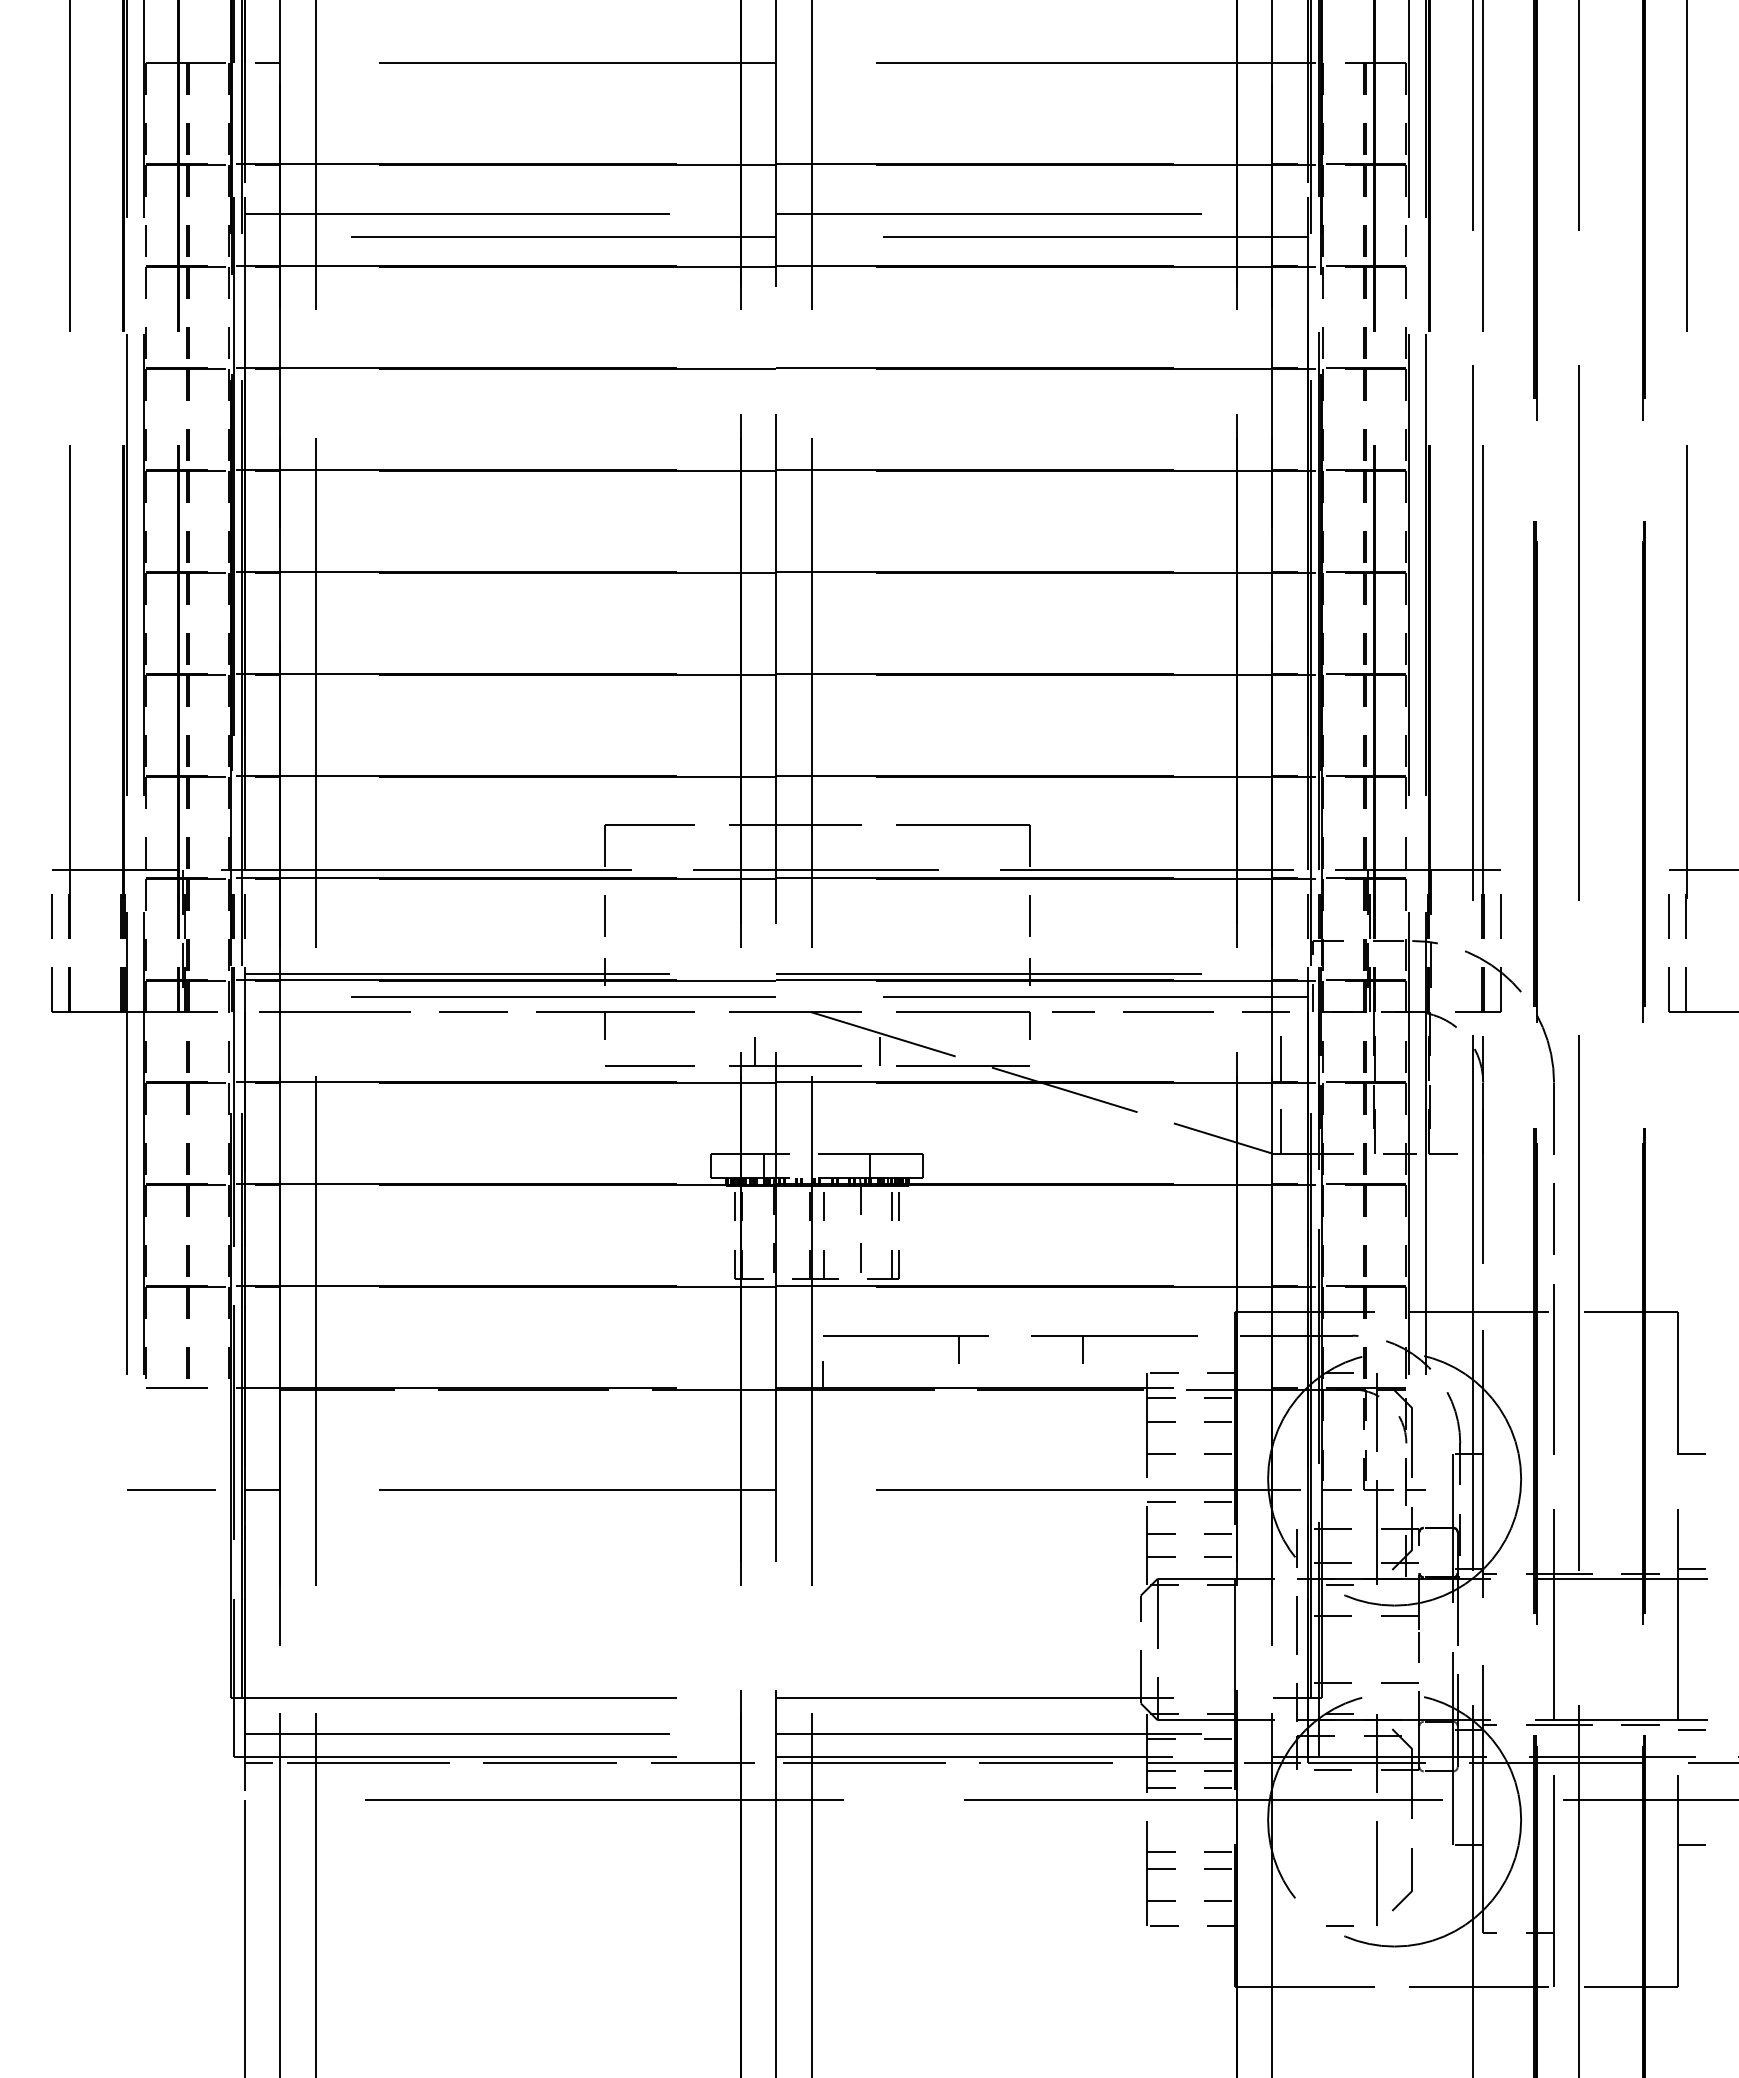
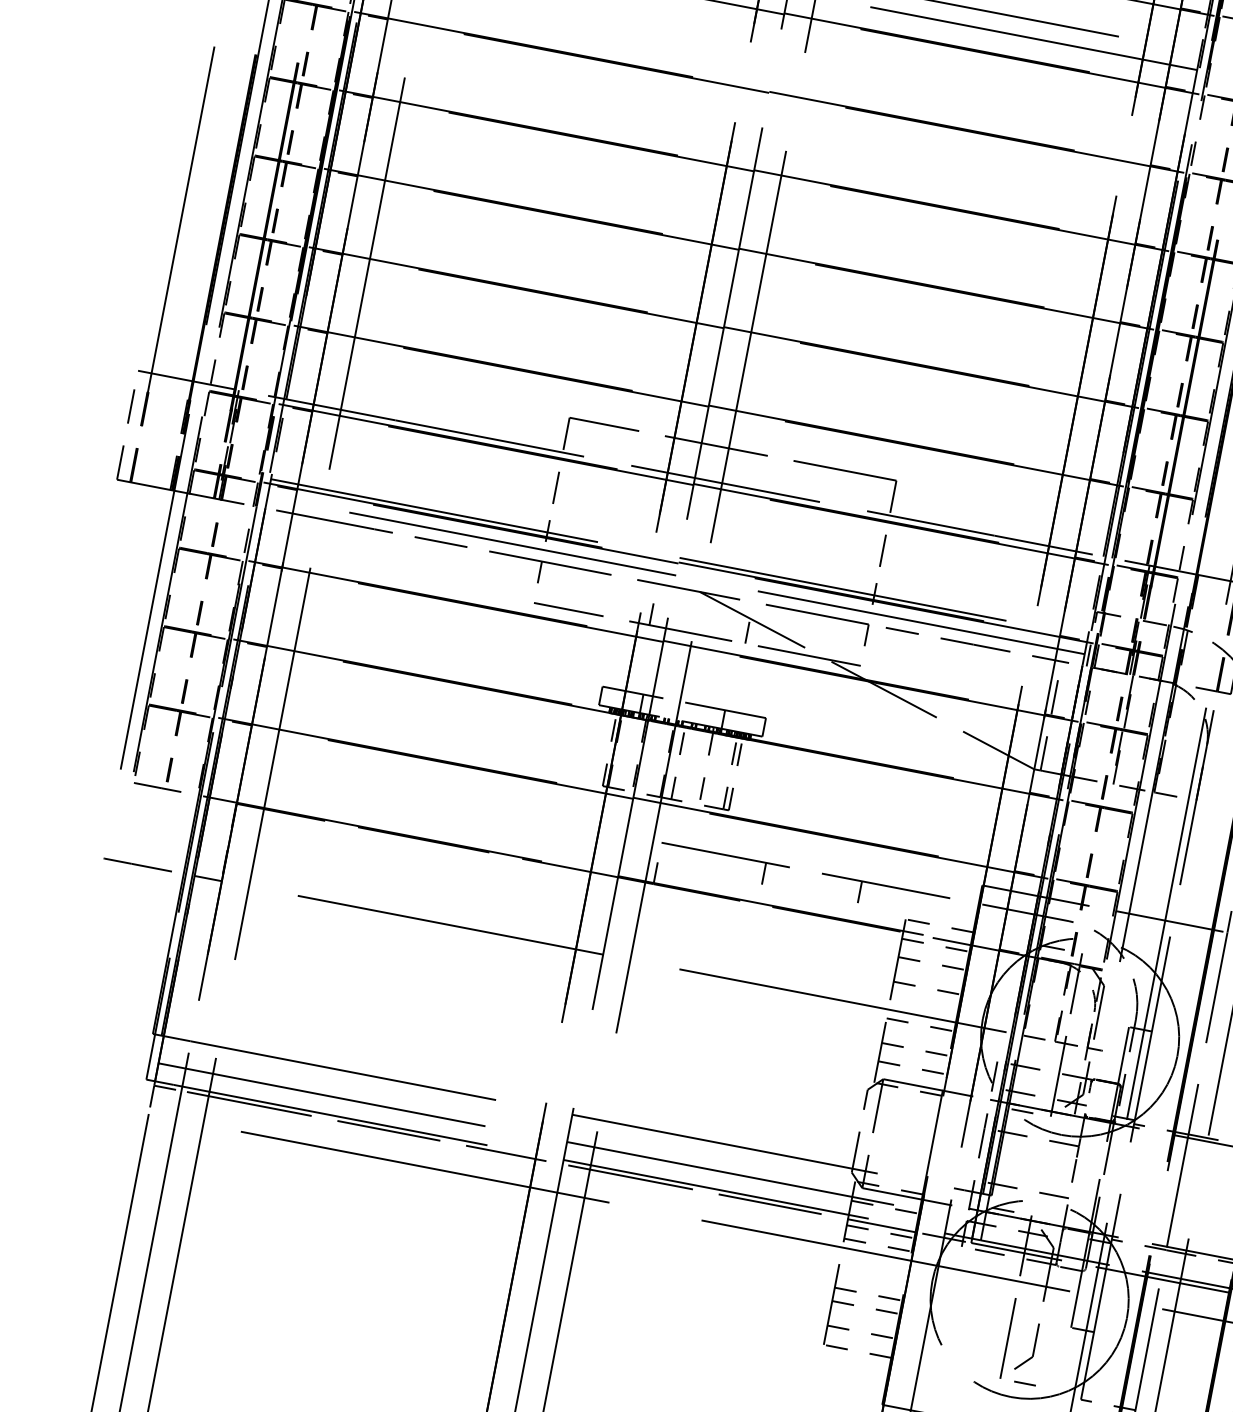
line: (1339, 1925) -> (1024, 1382), moved

